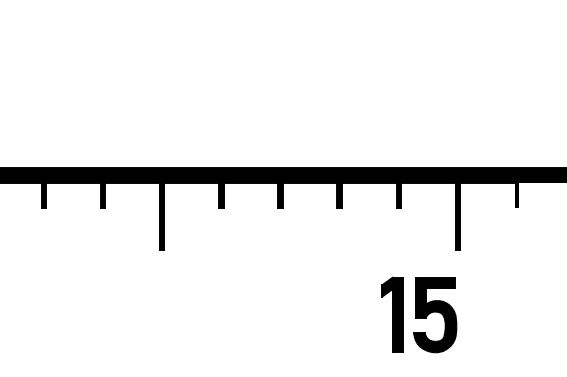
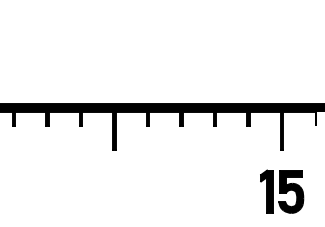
part: (419, 314) -> (282, 191), moved

